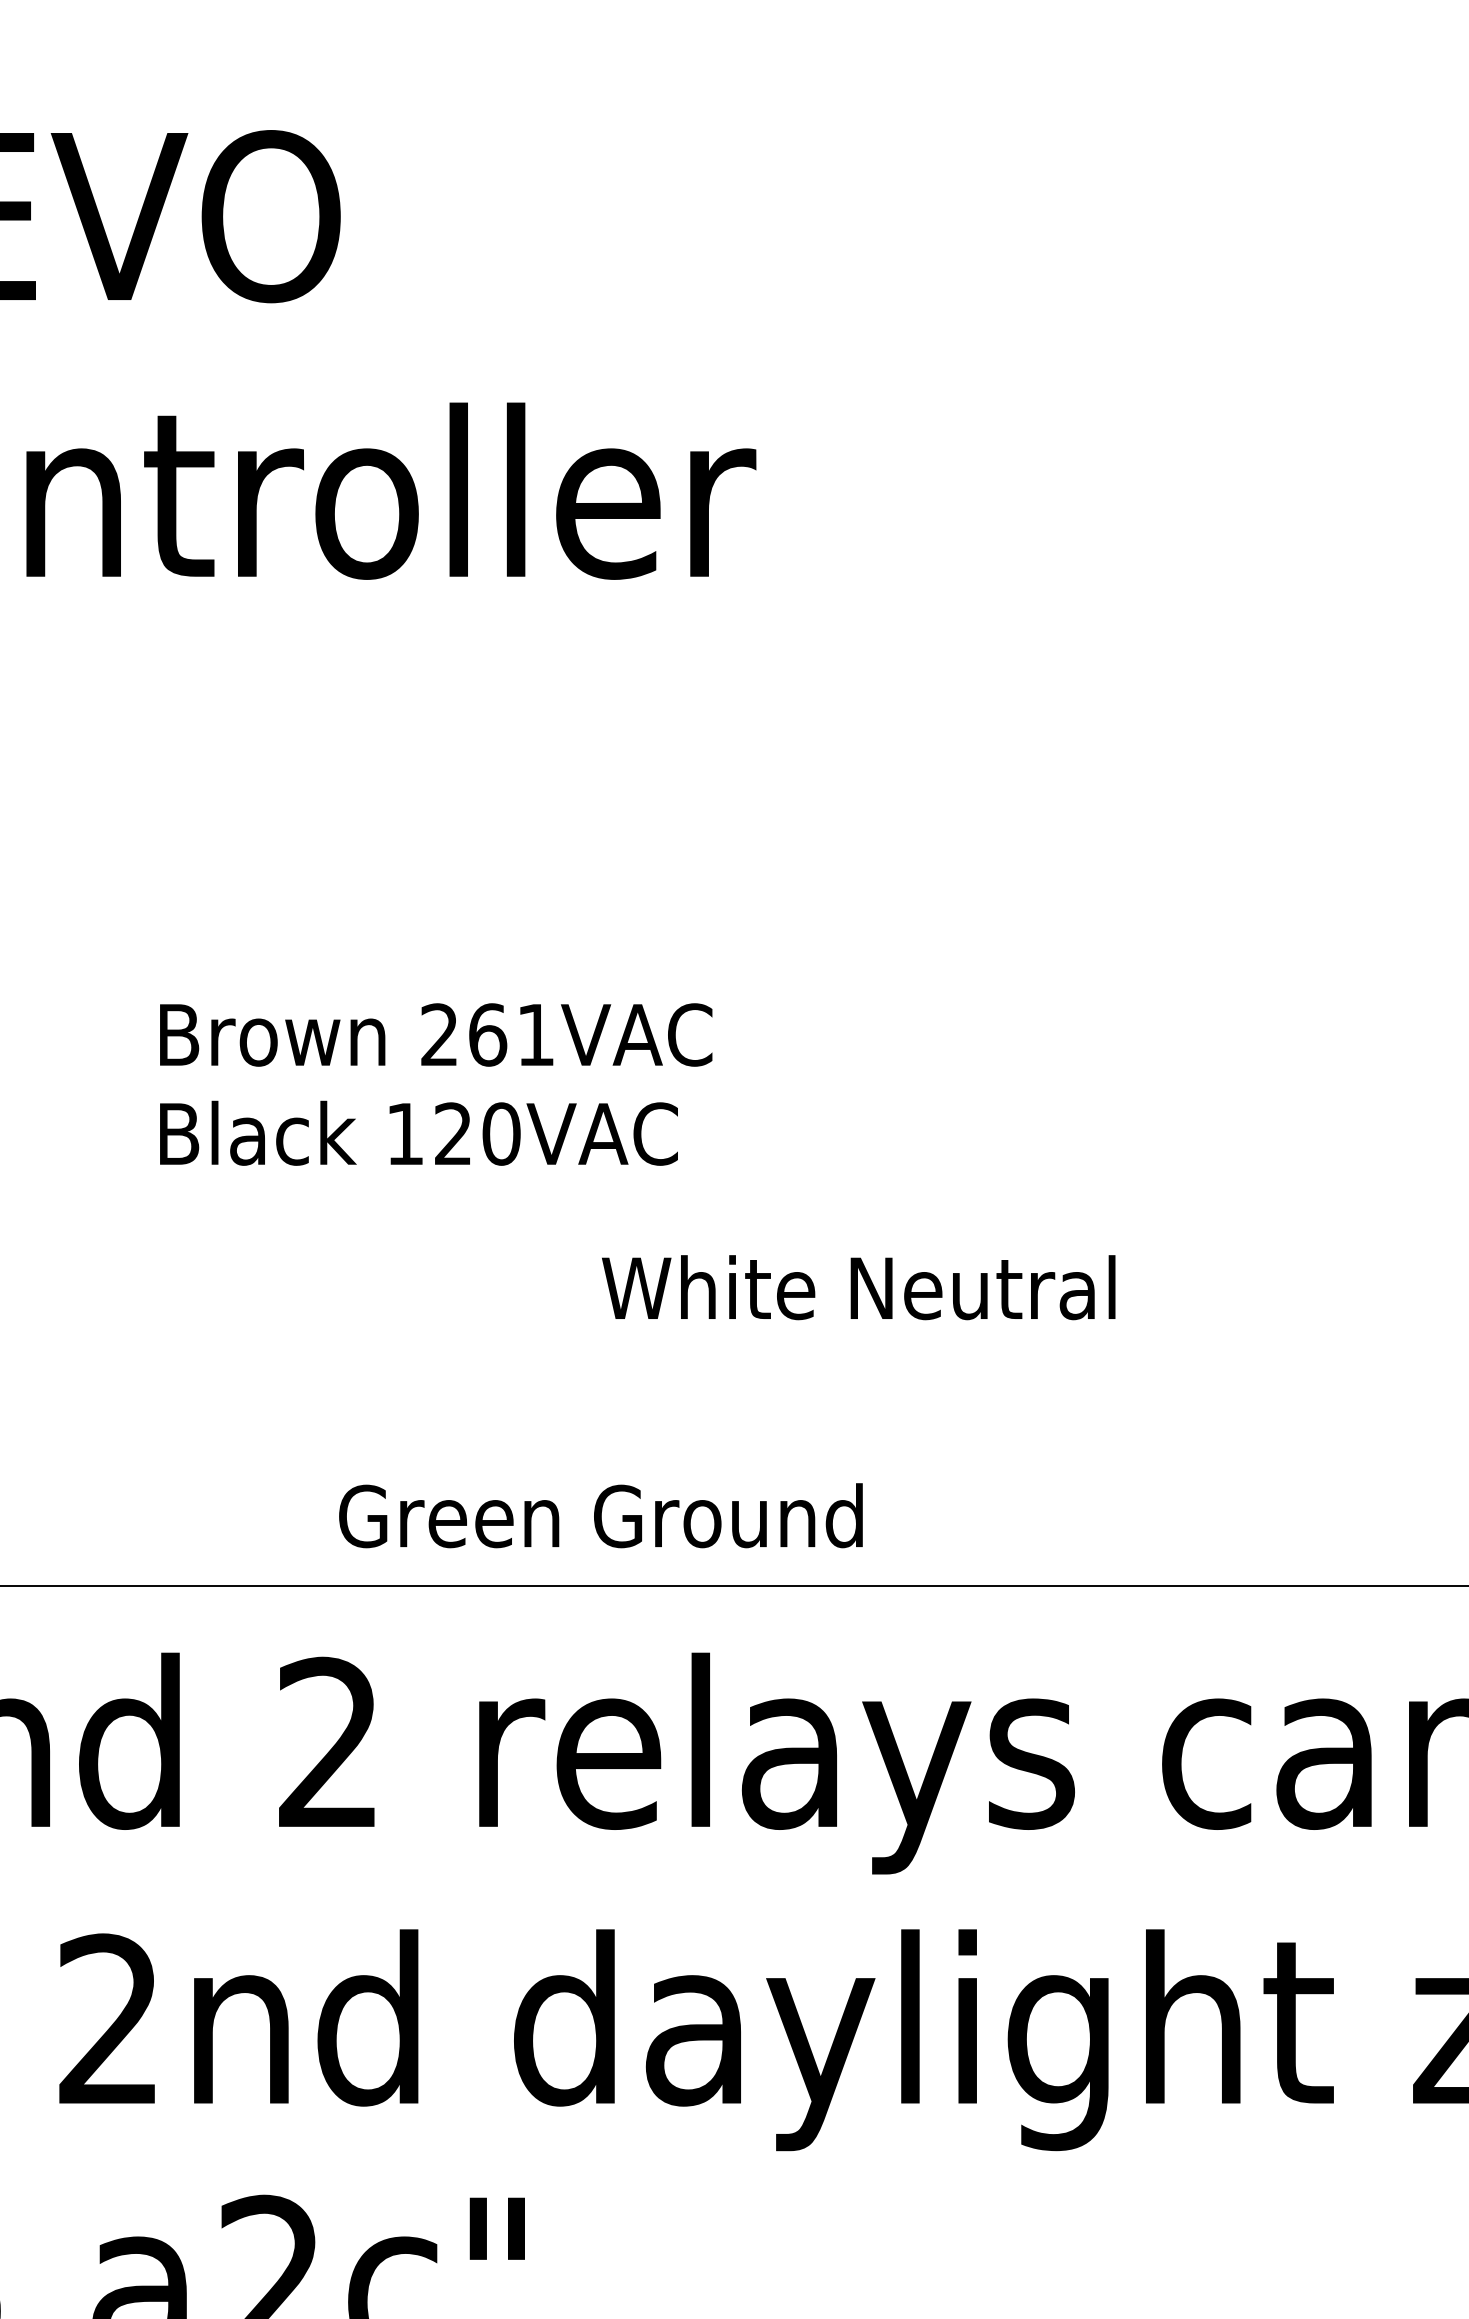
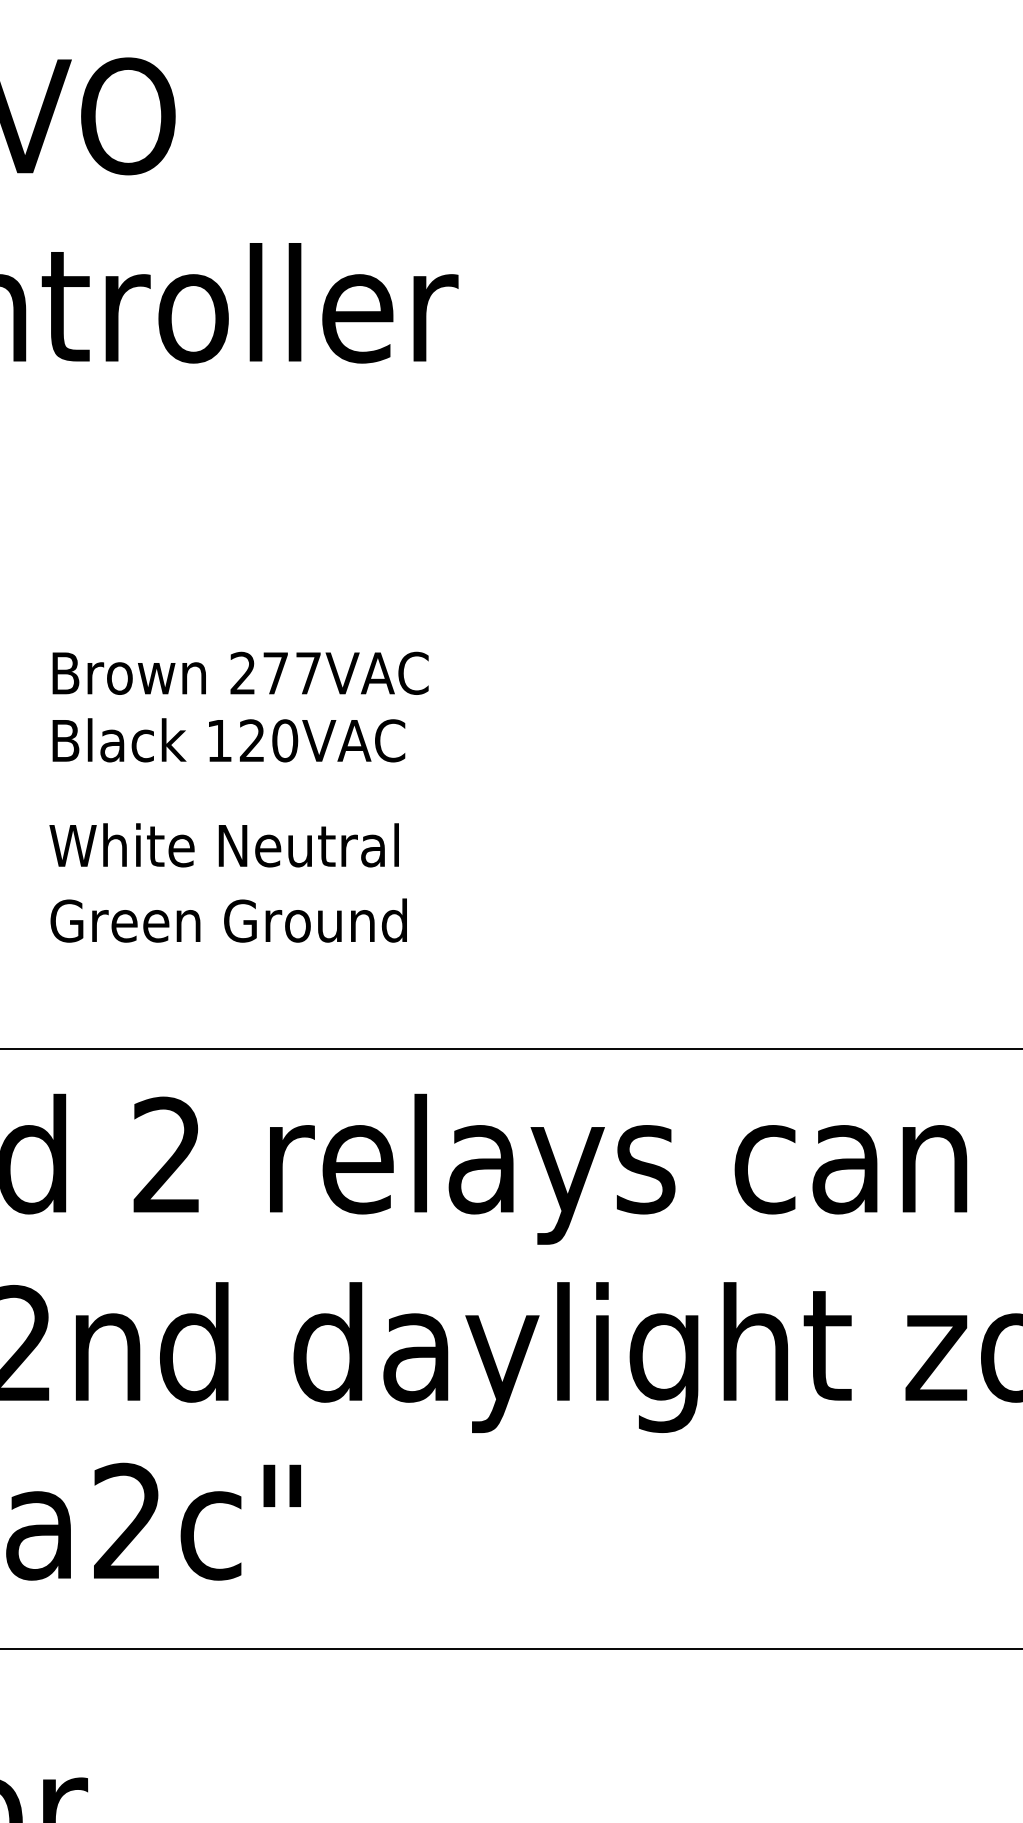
text: (510, 1033) -> (291, 672), 261VAC -> 277VAC
text: (857, 1287) -> (223, 845), moved
text: (600, 1515) -> (228, 920), moved

